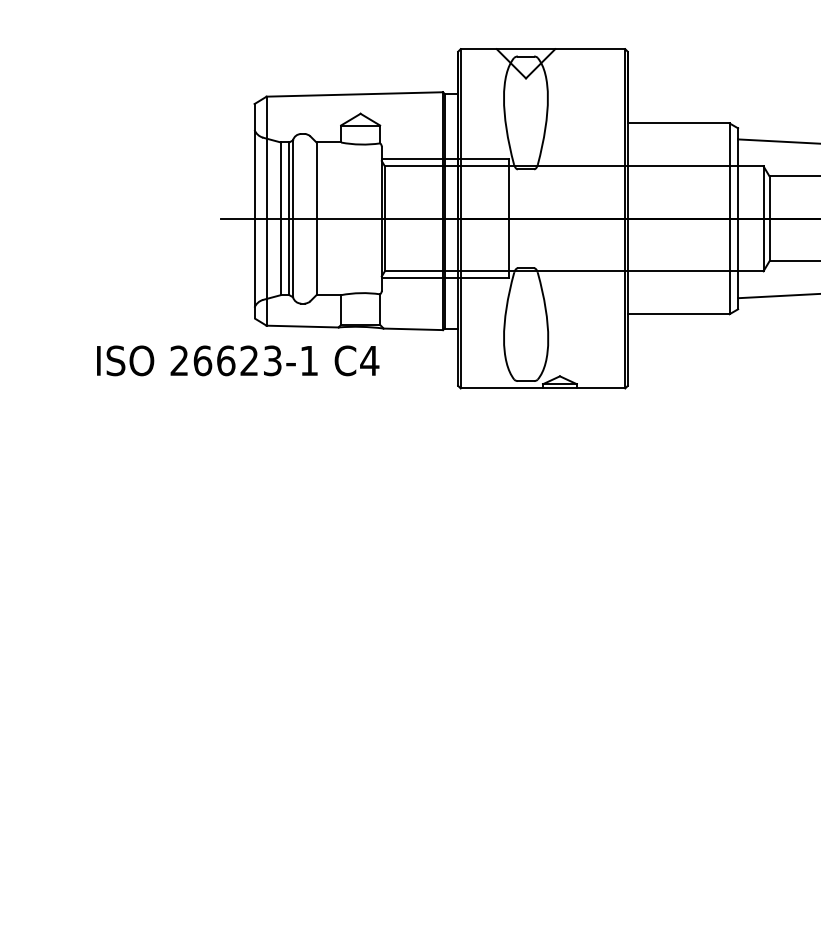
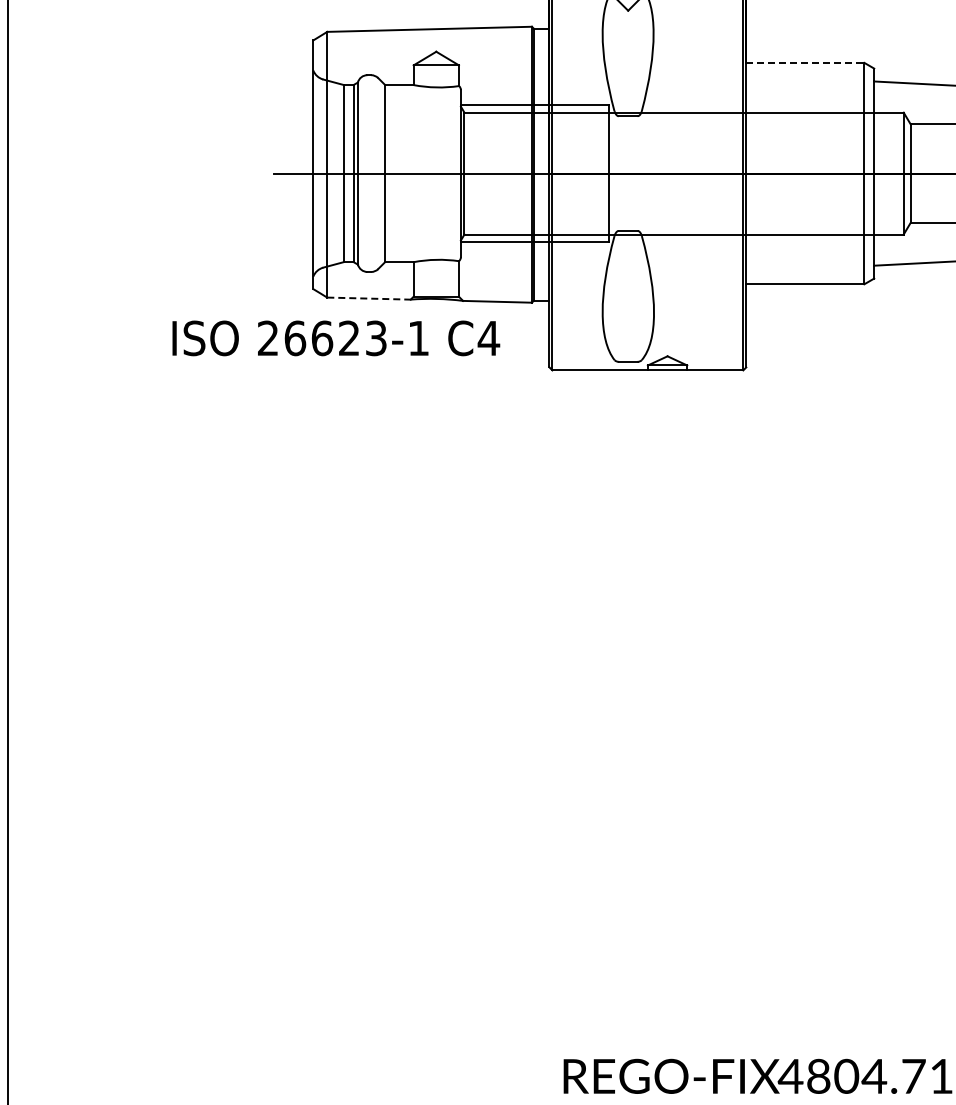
line: (678, 123) -> (805, 62), solid -> dashed
line: (303, 326) -> (369, 298), solid -> dashed
text: (238, 360) -> (336, 338), moved

